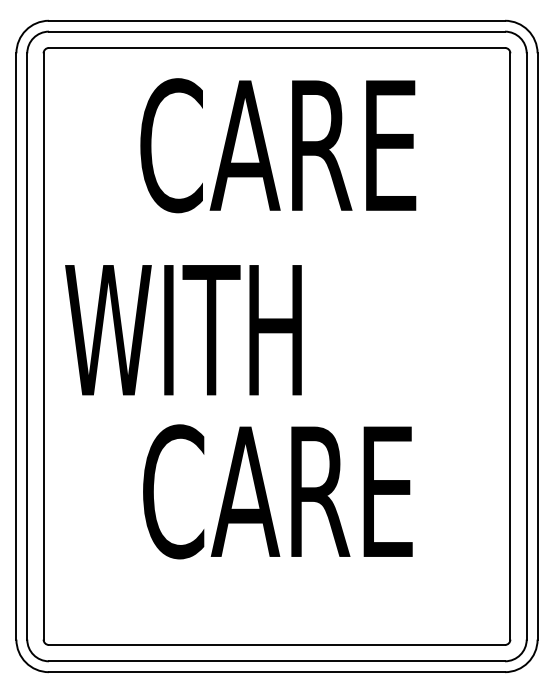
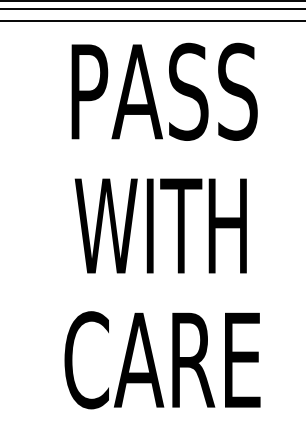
text: (278, 145) -> (163, 91), CARE -> PASS
text: (183, 330) -> (160, 226), moved
text: (277, 491) -> (162, 360), moved

